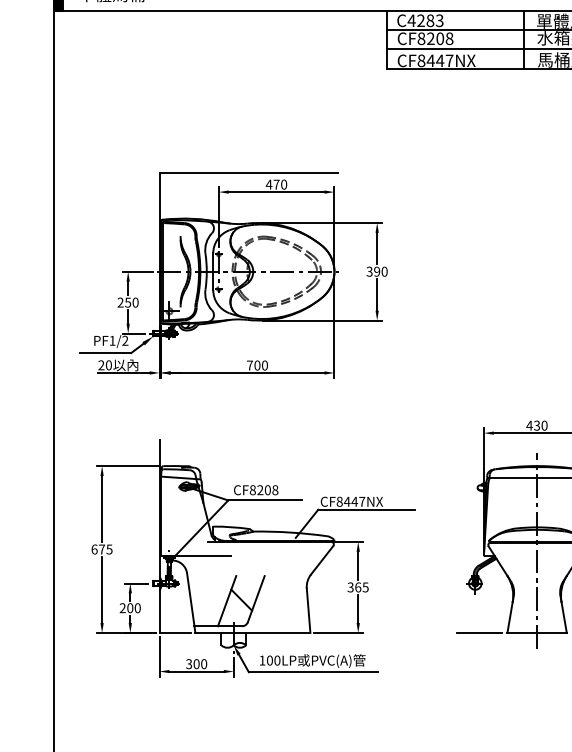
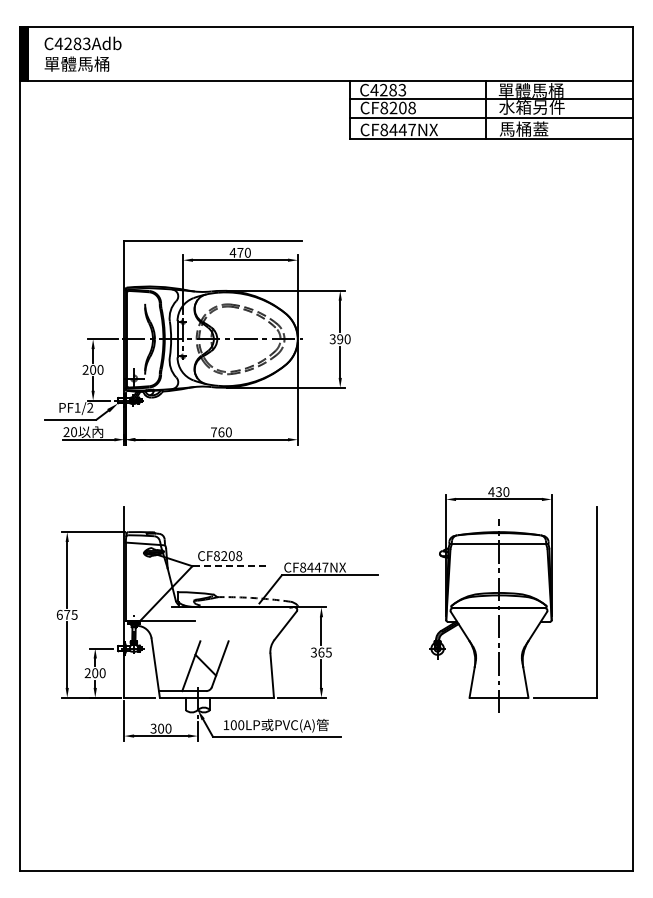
text: (128, 302) -> (93, 369), 250 -> 200
text: (257, 365) -> (221, 432), 700 -> 760
line: (265, 500) -> (229, 566), solid -> dashed
arc: (290, 532) -> (254, 598), solid -> dashed
line: (479, 632) -> (441, 697), removed

